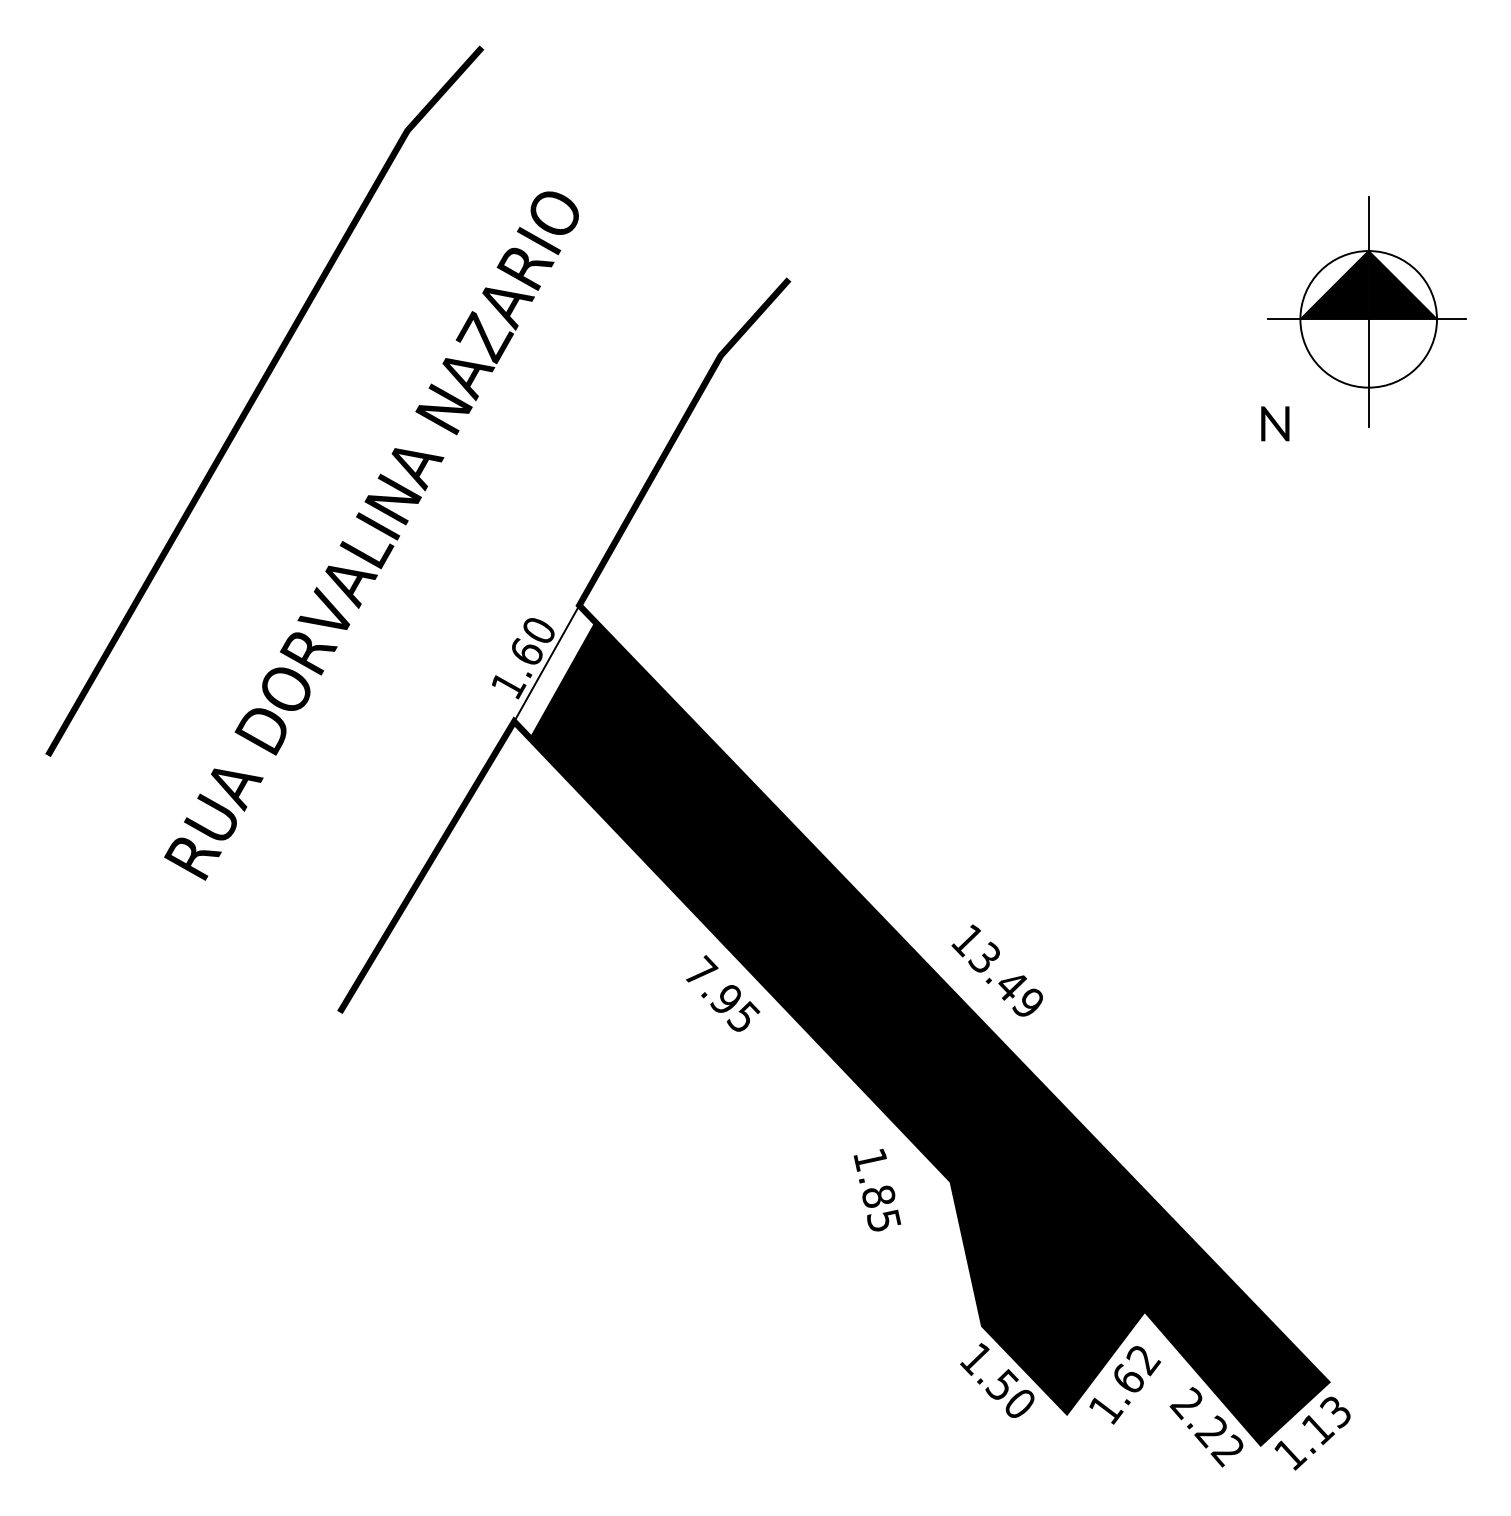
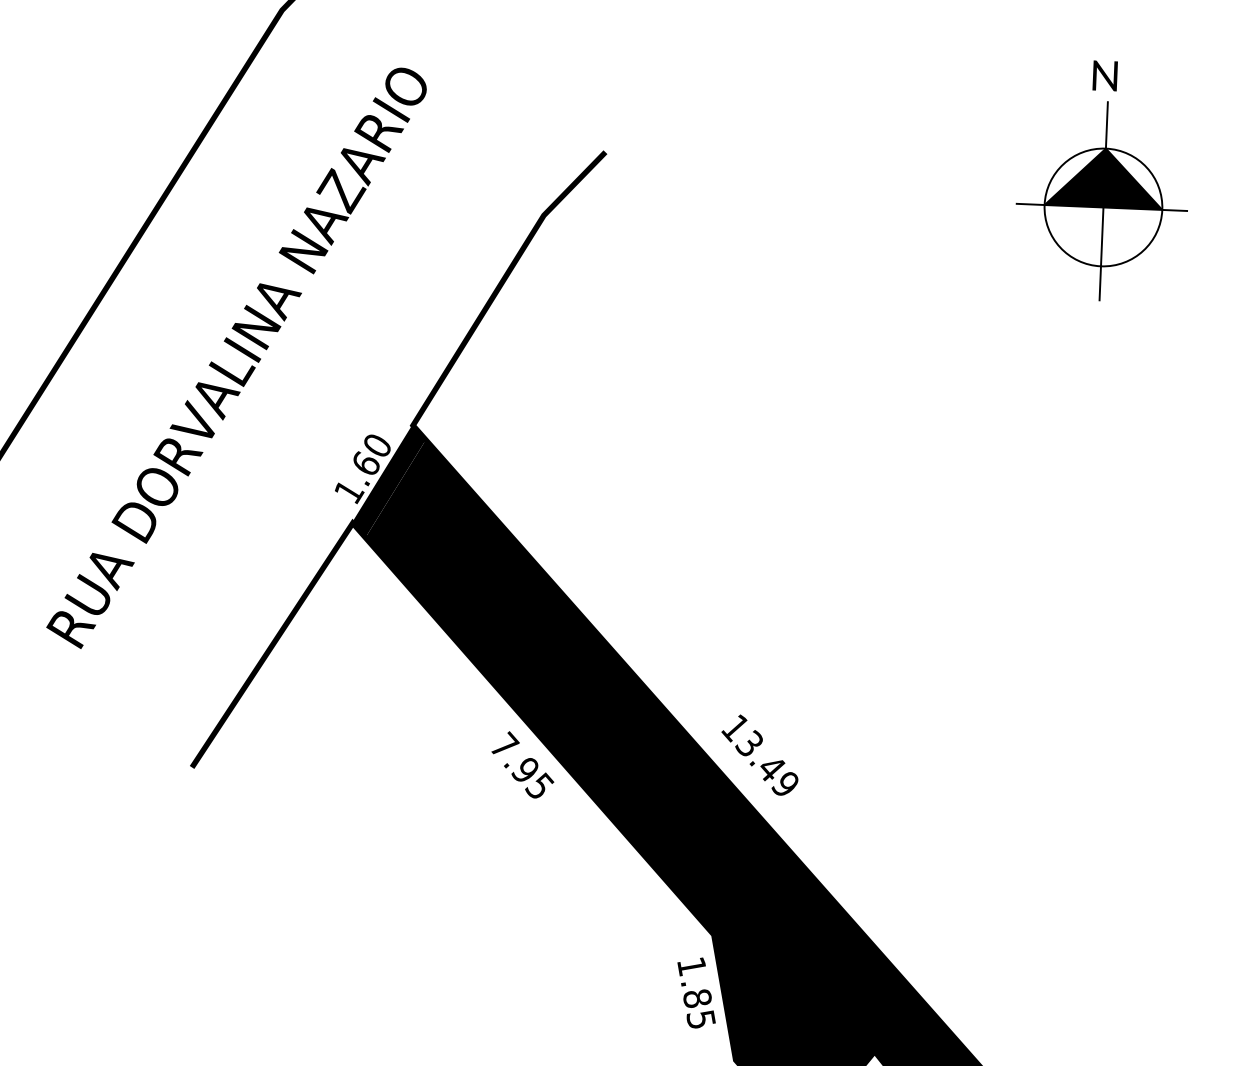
text: (1275, 423) -> (1105, 75), moved
fill: (554, 671) -> (389, 481), added
text: (877, 1190) -> (696, 993), moved

